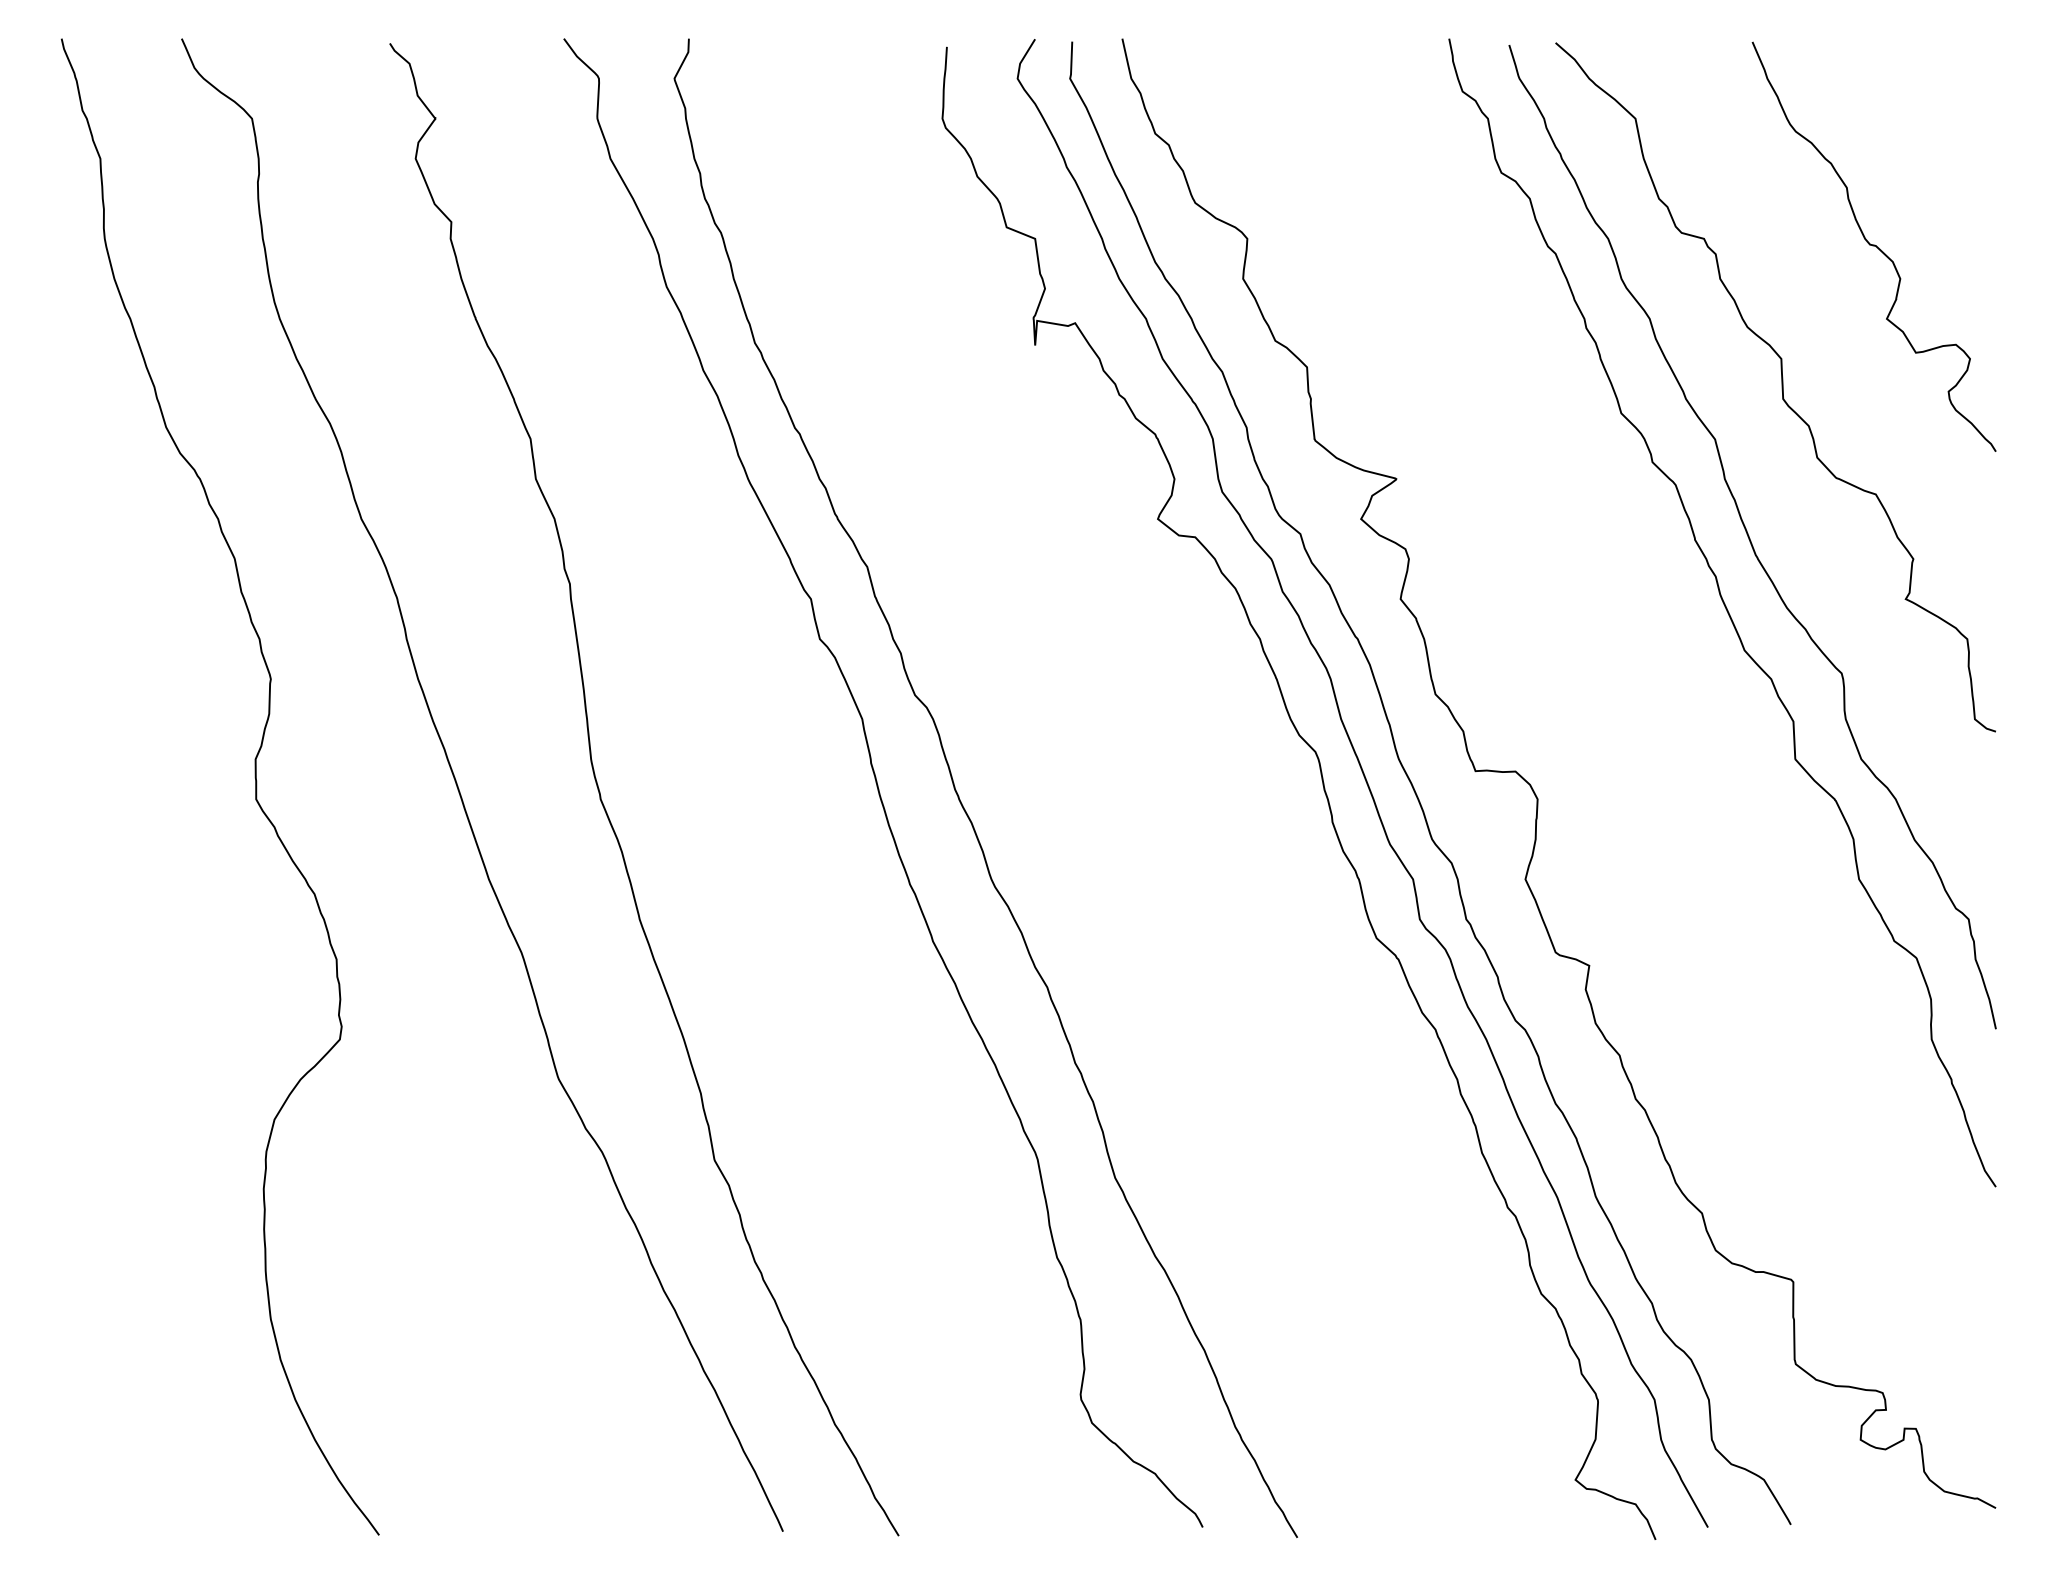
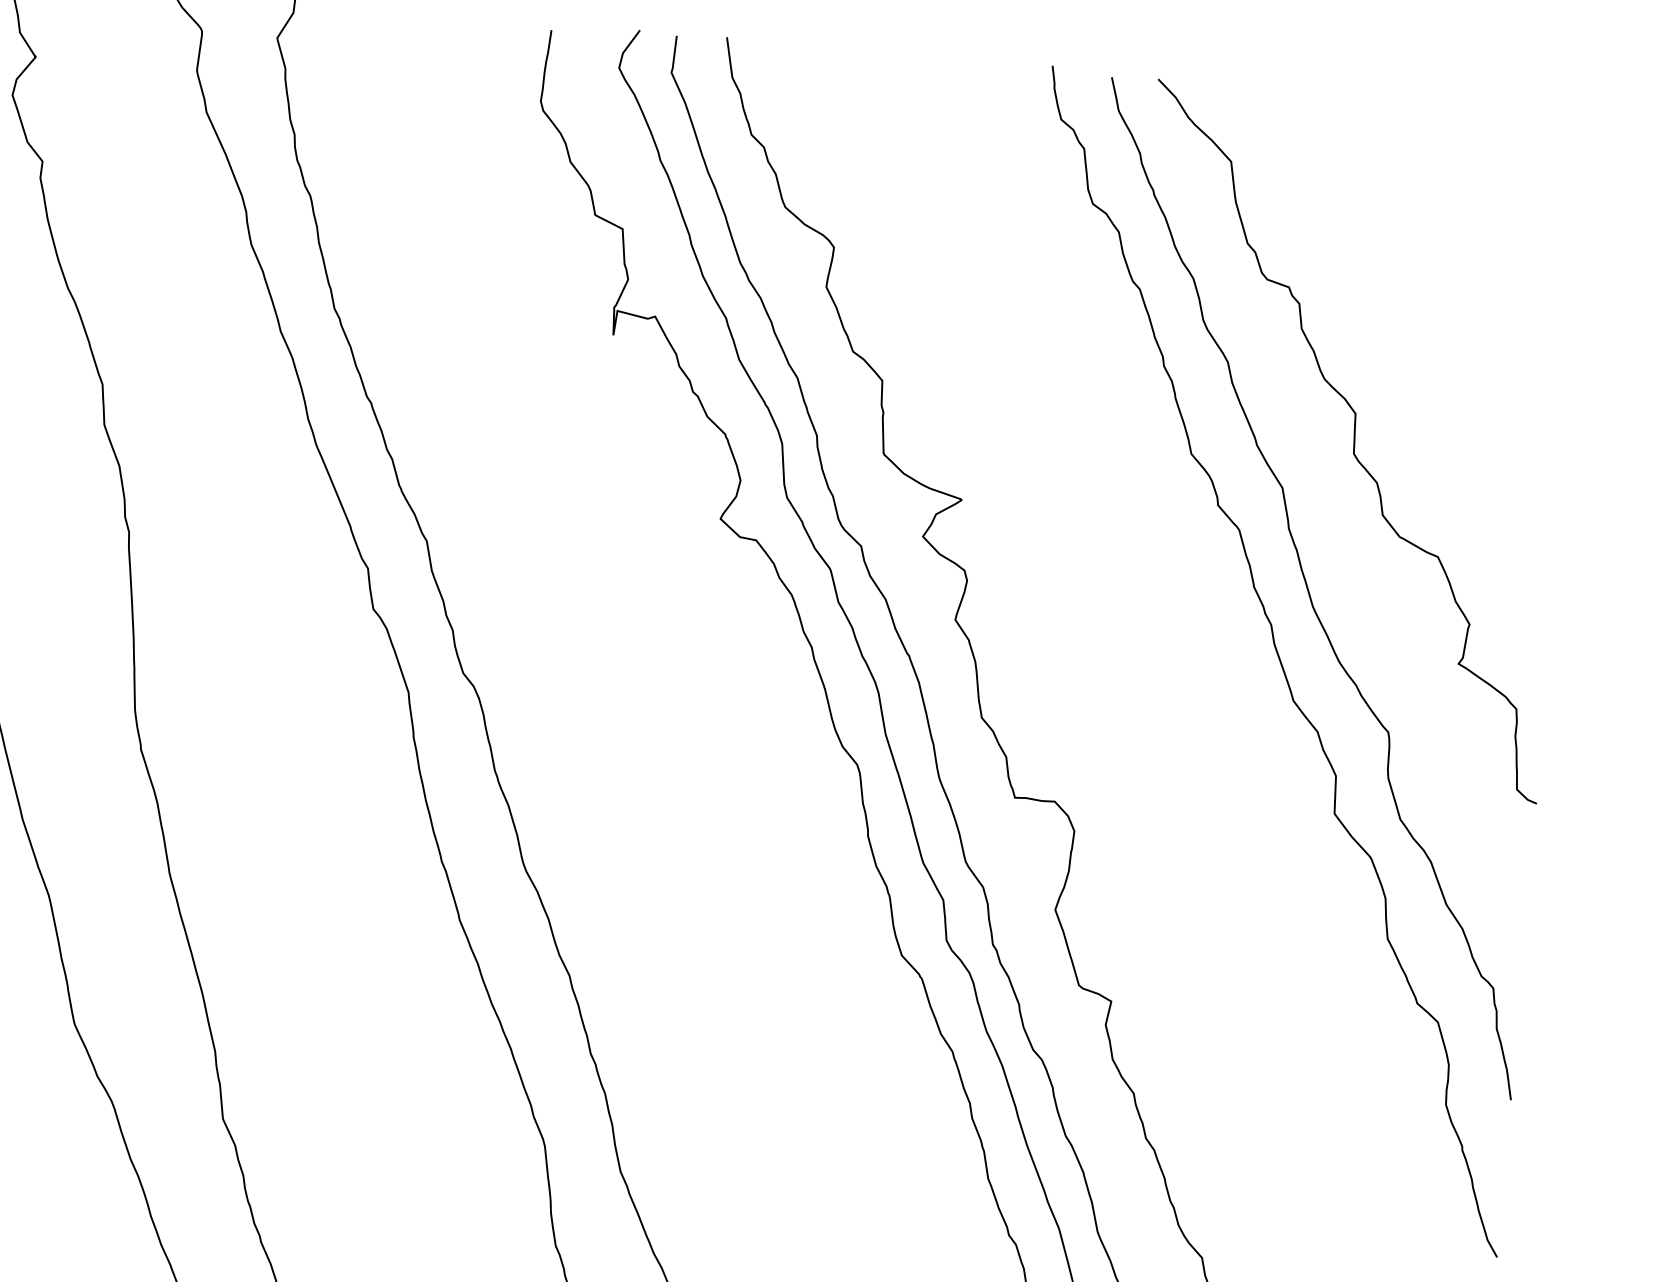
curve: (1873, 246) -> (1457, 309), removed

